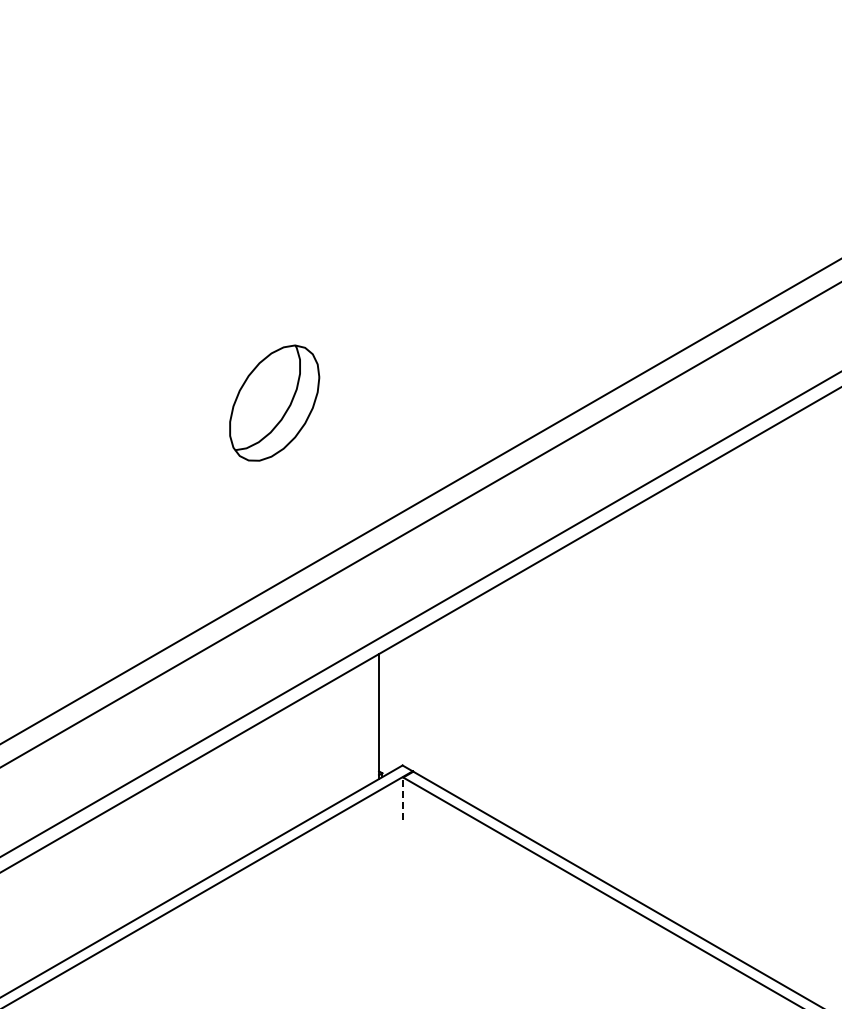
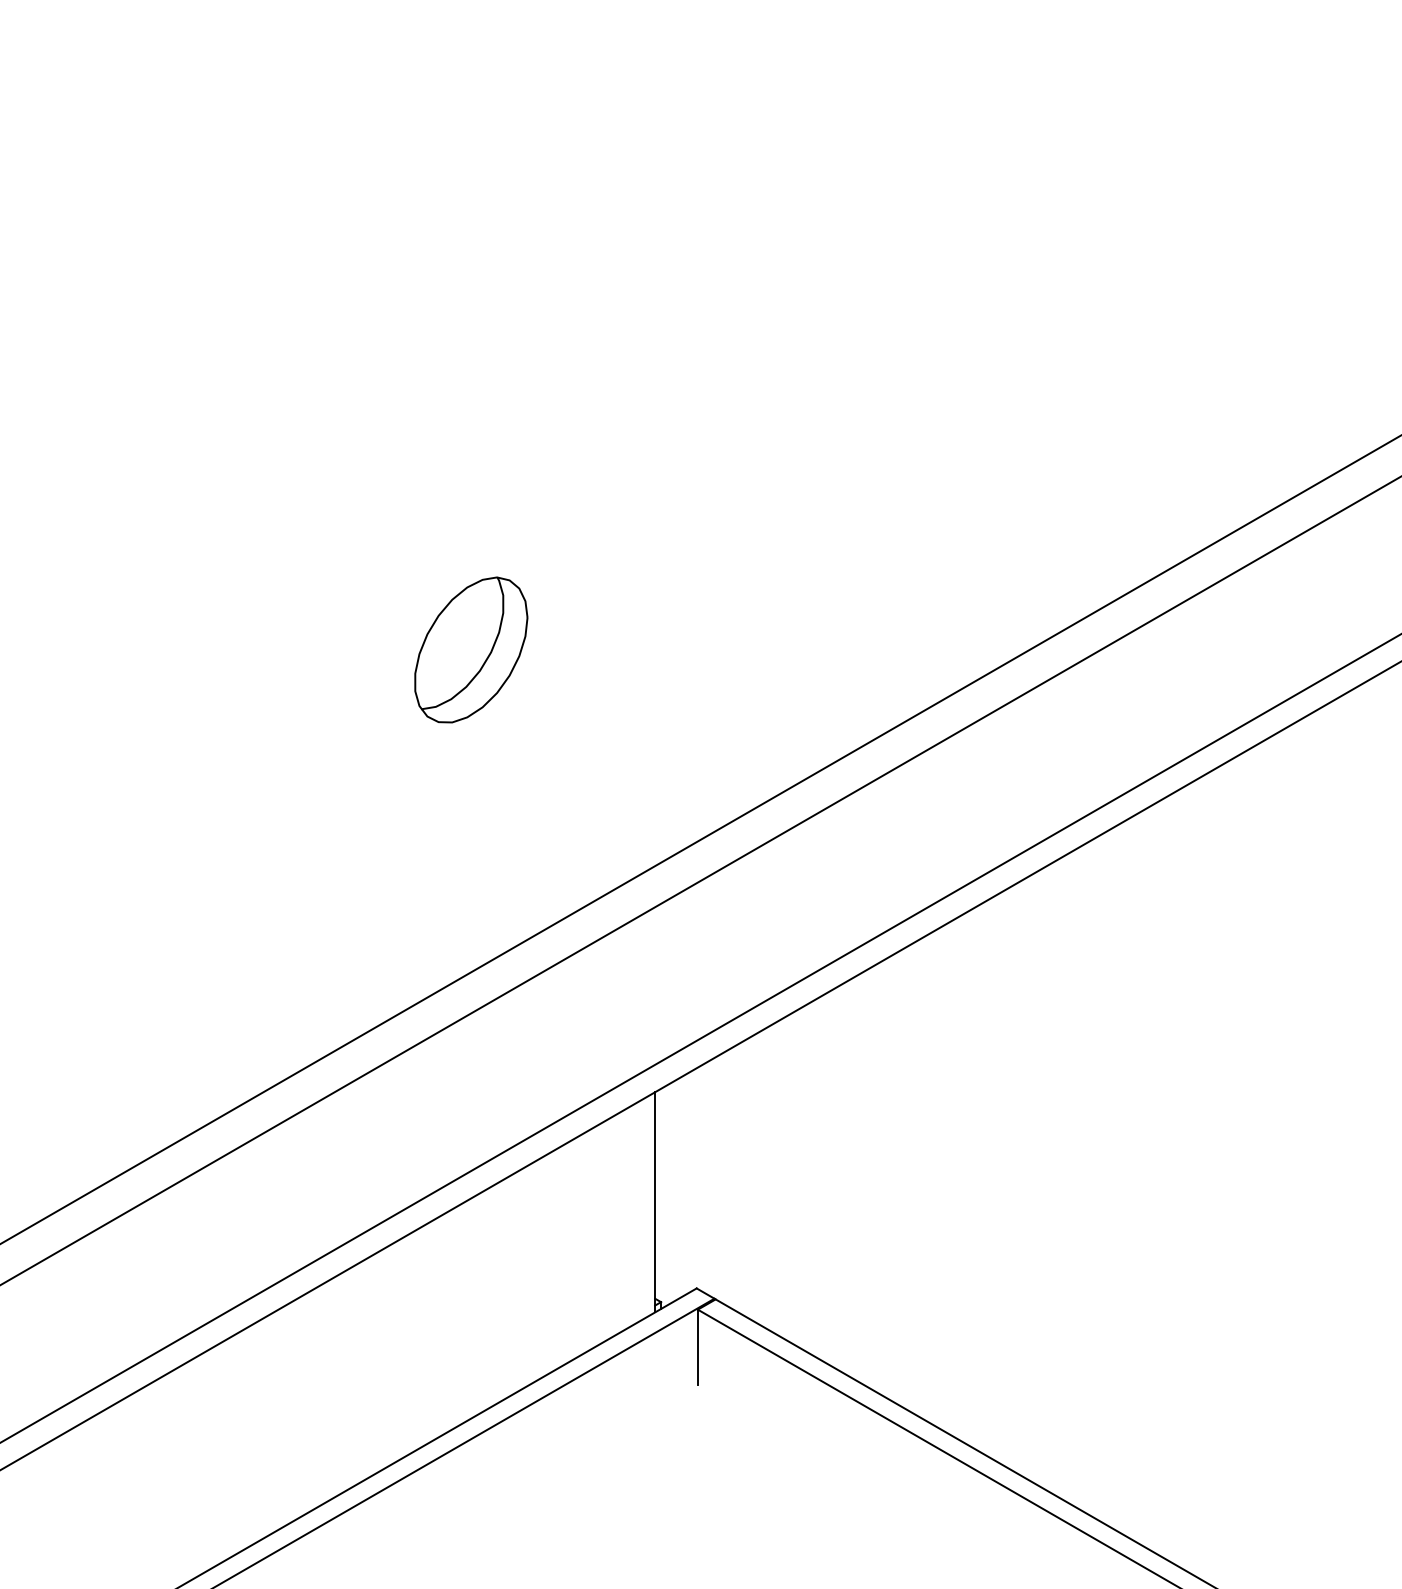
part: (274, 402) -> (471, 649), size x0.71
line: (403, 798) -> (698, 1346), dashed -> solid

